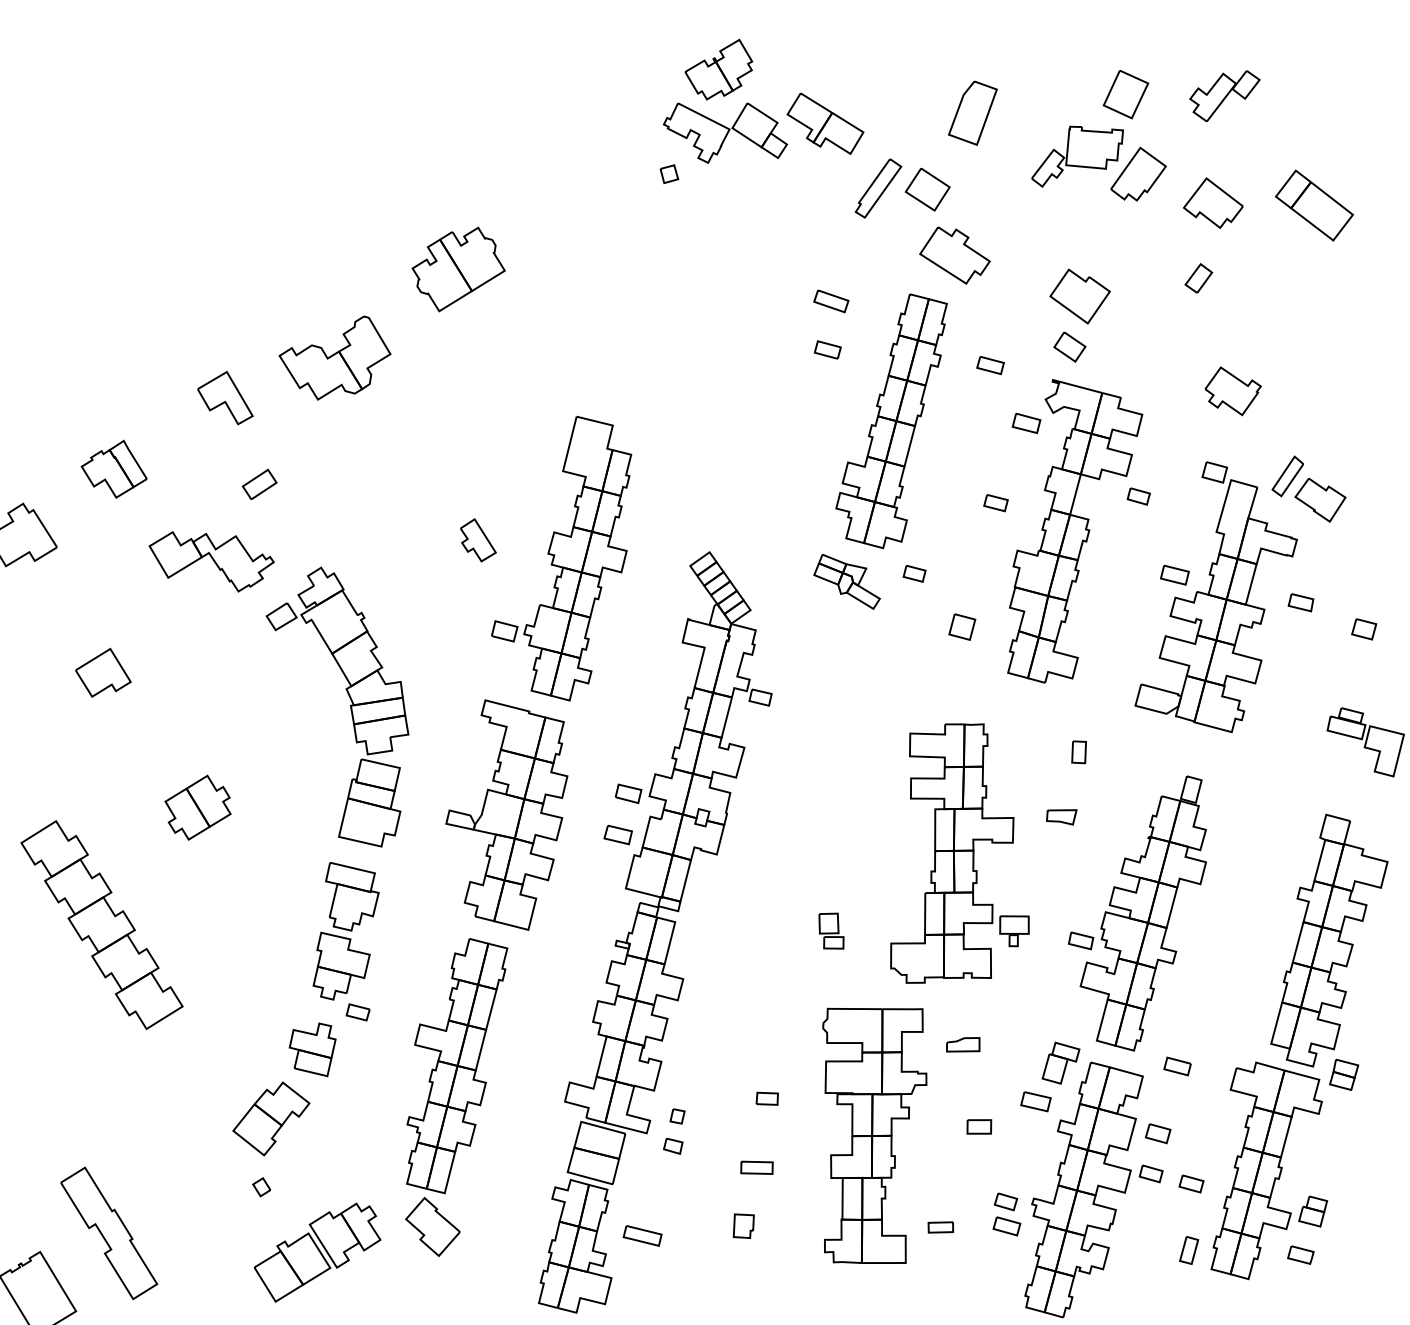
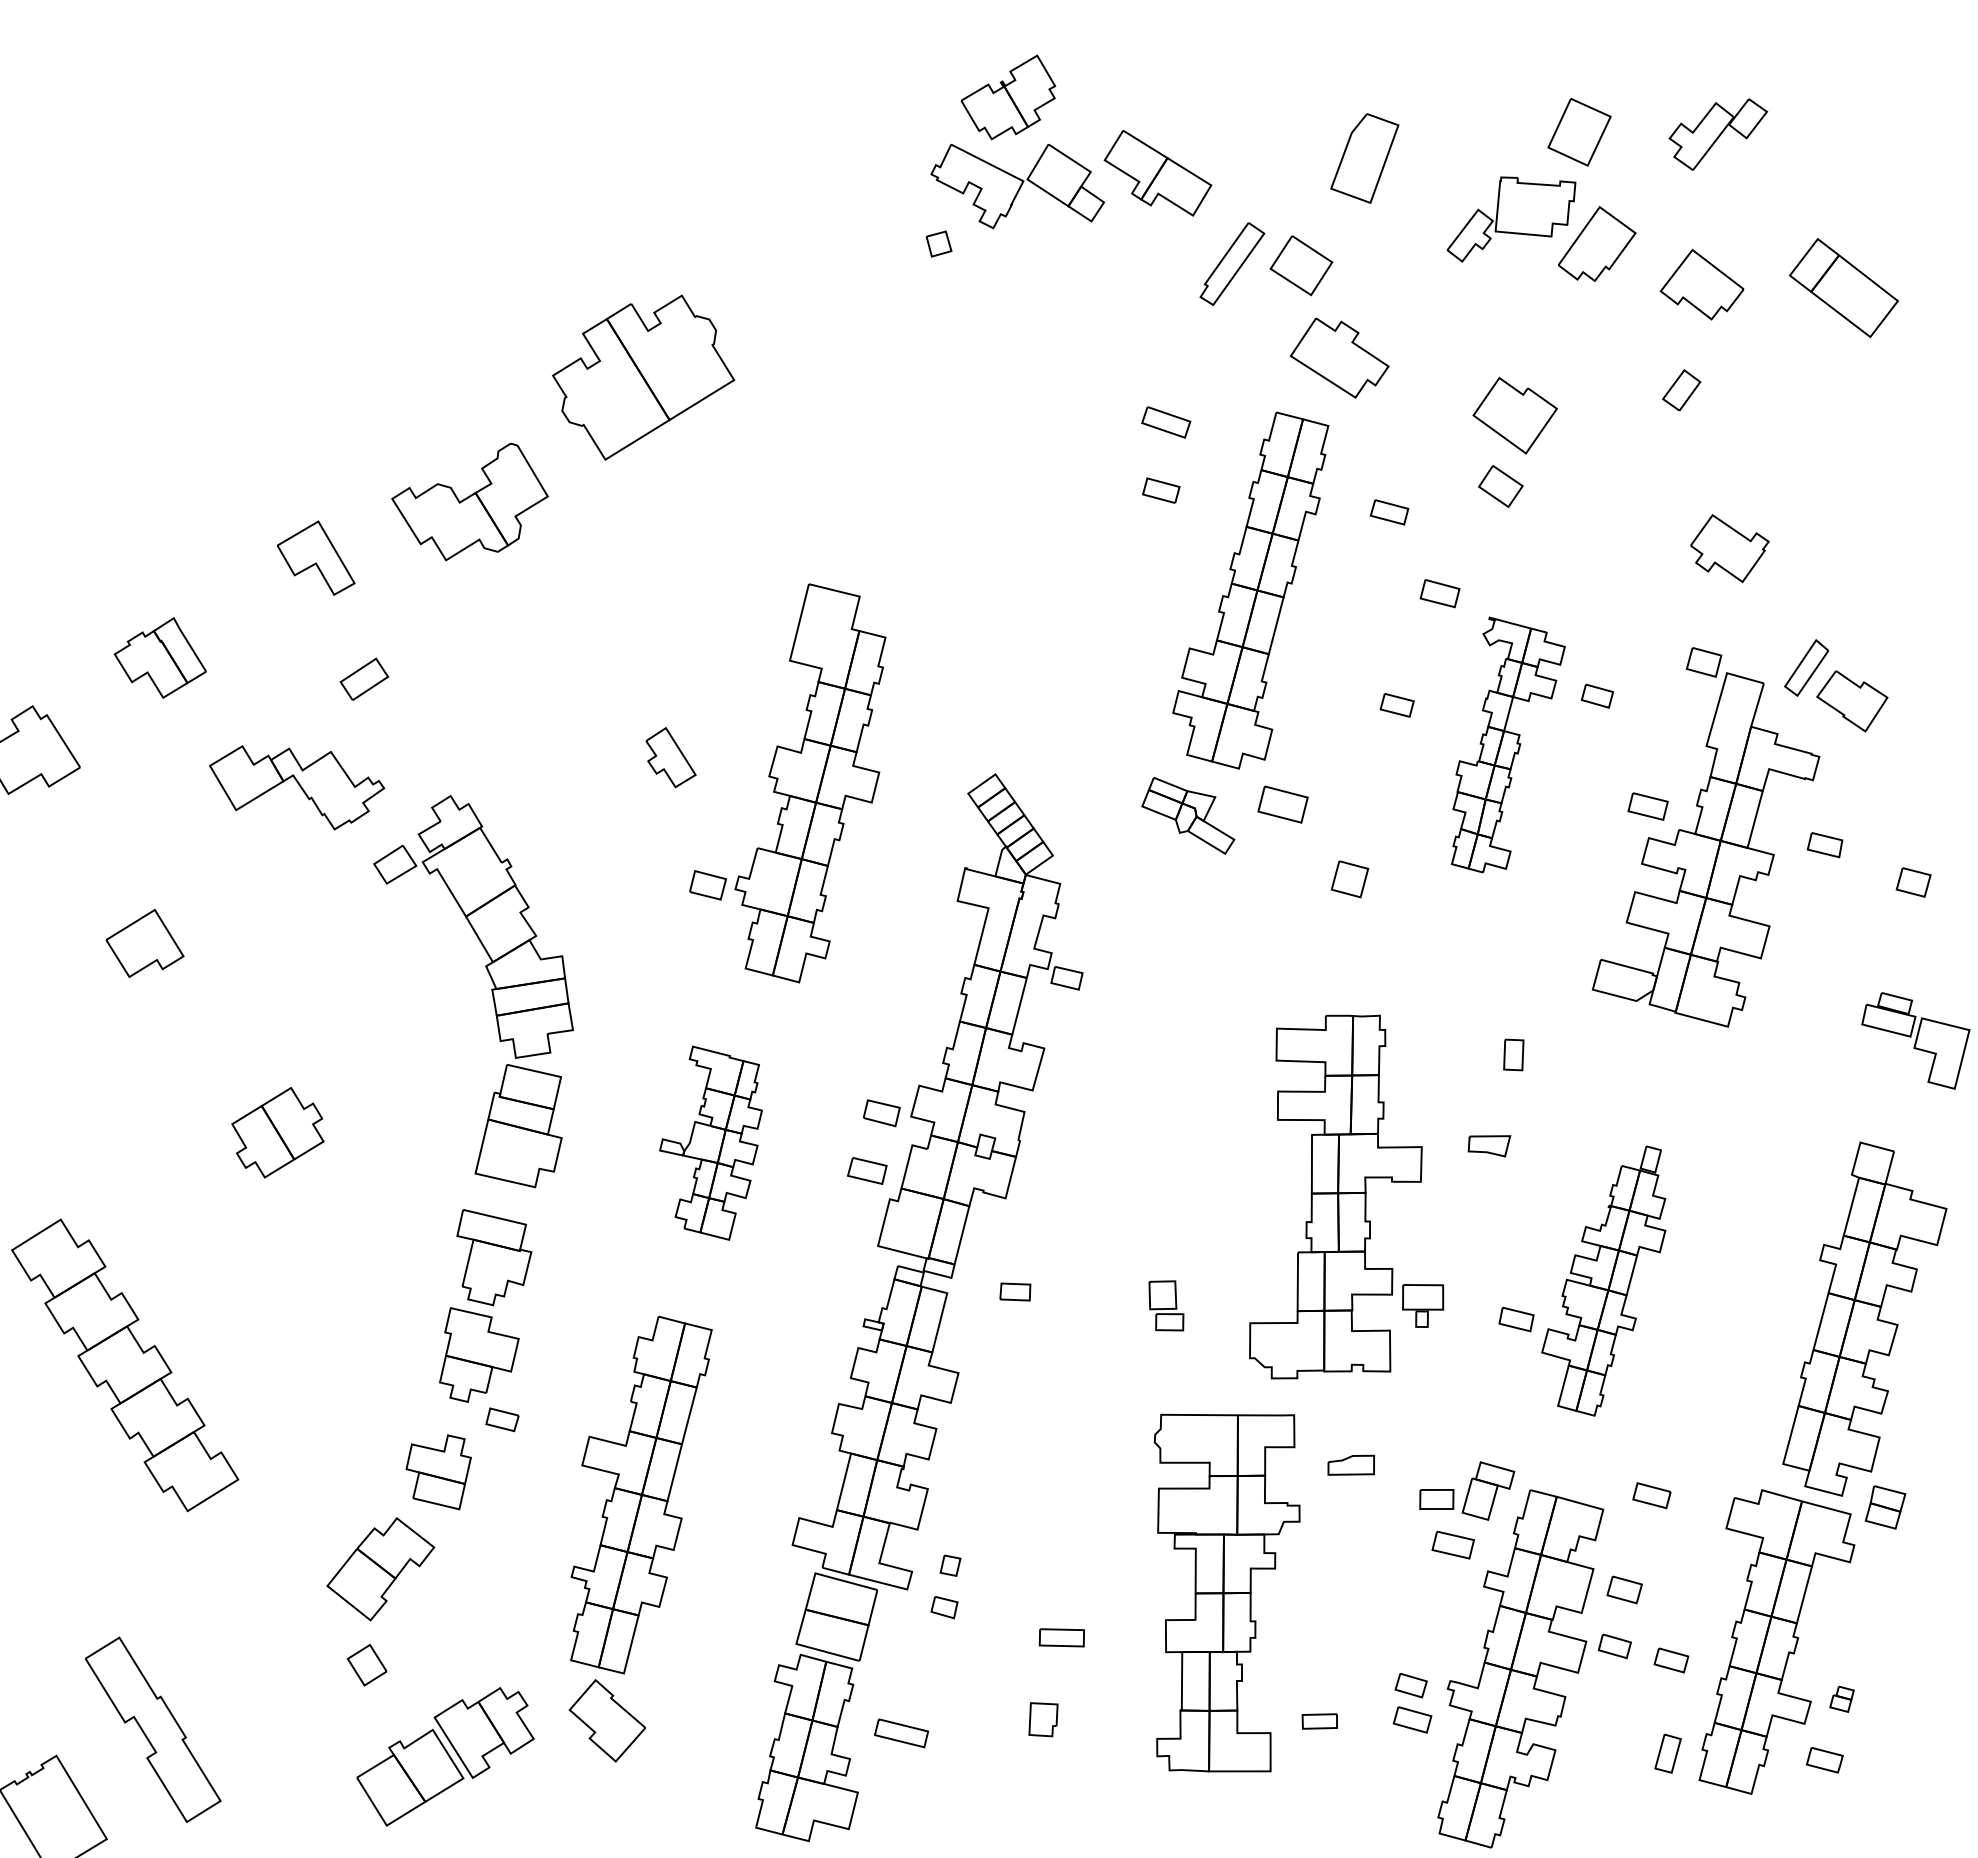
part: (458, 269) -> (643, 377), size x1.4
part: (1075, 530) -> (1508, 744), size x0.6
part: (914, 573) -> (1282, 804), size x1.6
part: (506, 815) -> (710, 1143), size x0.6
part: (1143, 913) -> (1603, 1280), size x0.7
part: (102, 925) -> (125, 1365), moved
part: (767, 1098) -> (1015, 1291), moved
part: (979, 1126) -> (1436, 1499), moved
part: (261, 1186) -> (367, 1664), size x1.6
part: (1312, 1211) -> (1841, 1699), size x0.6

